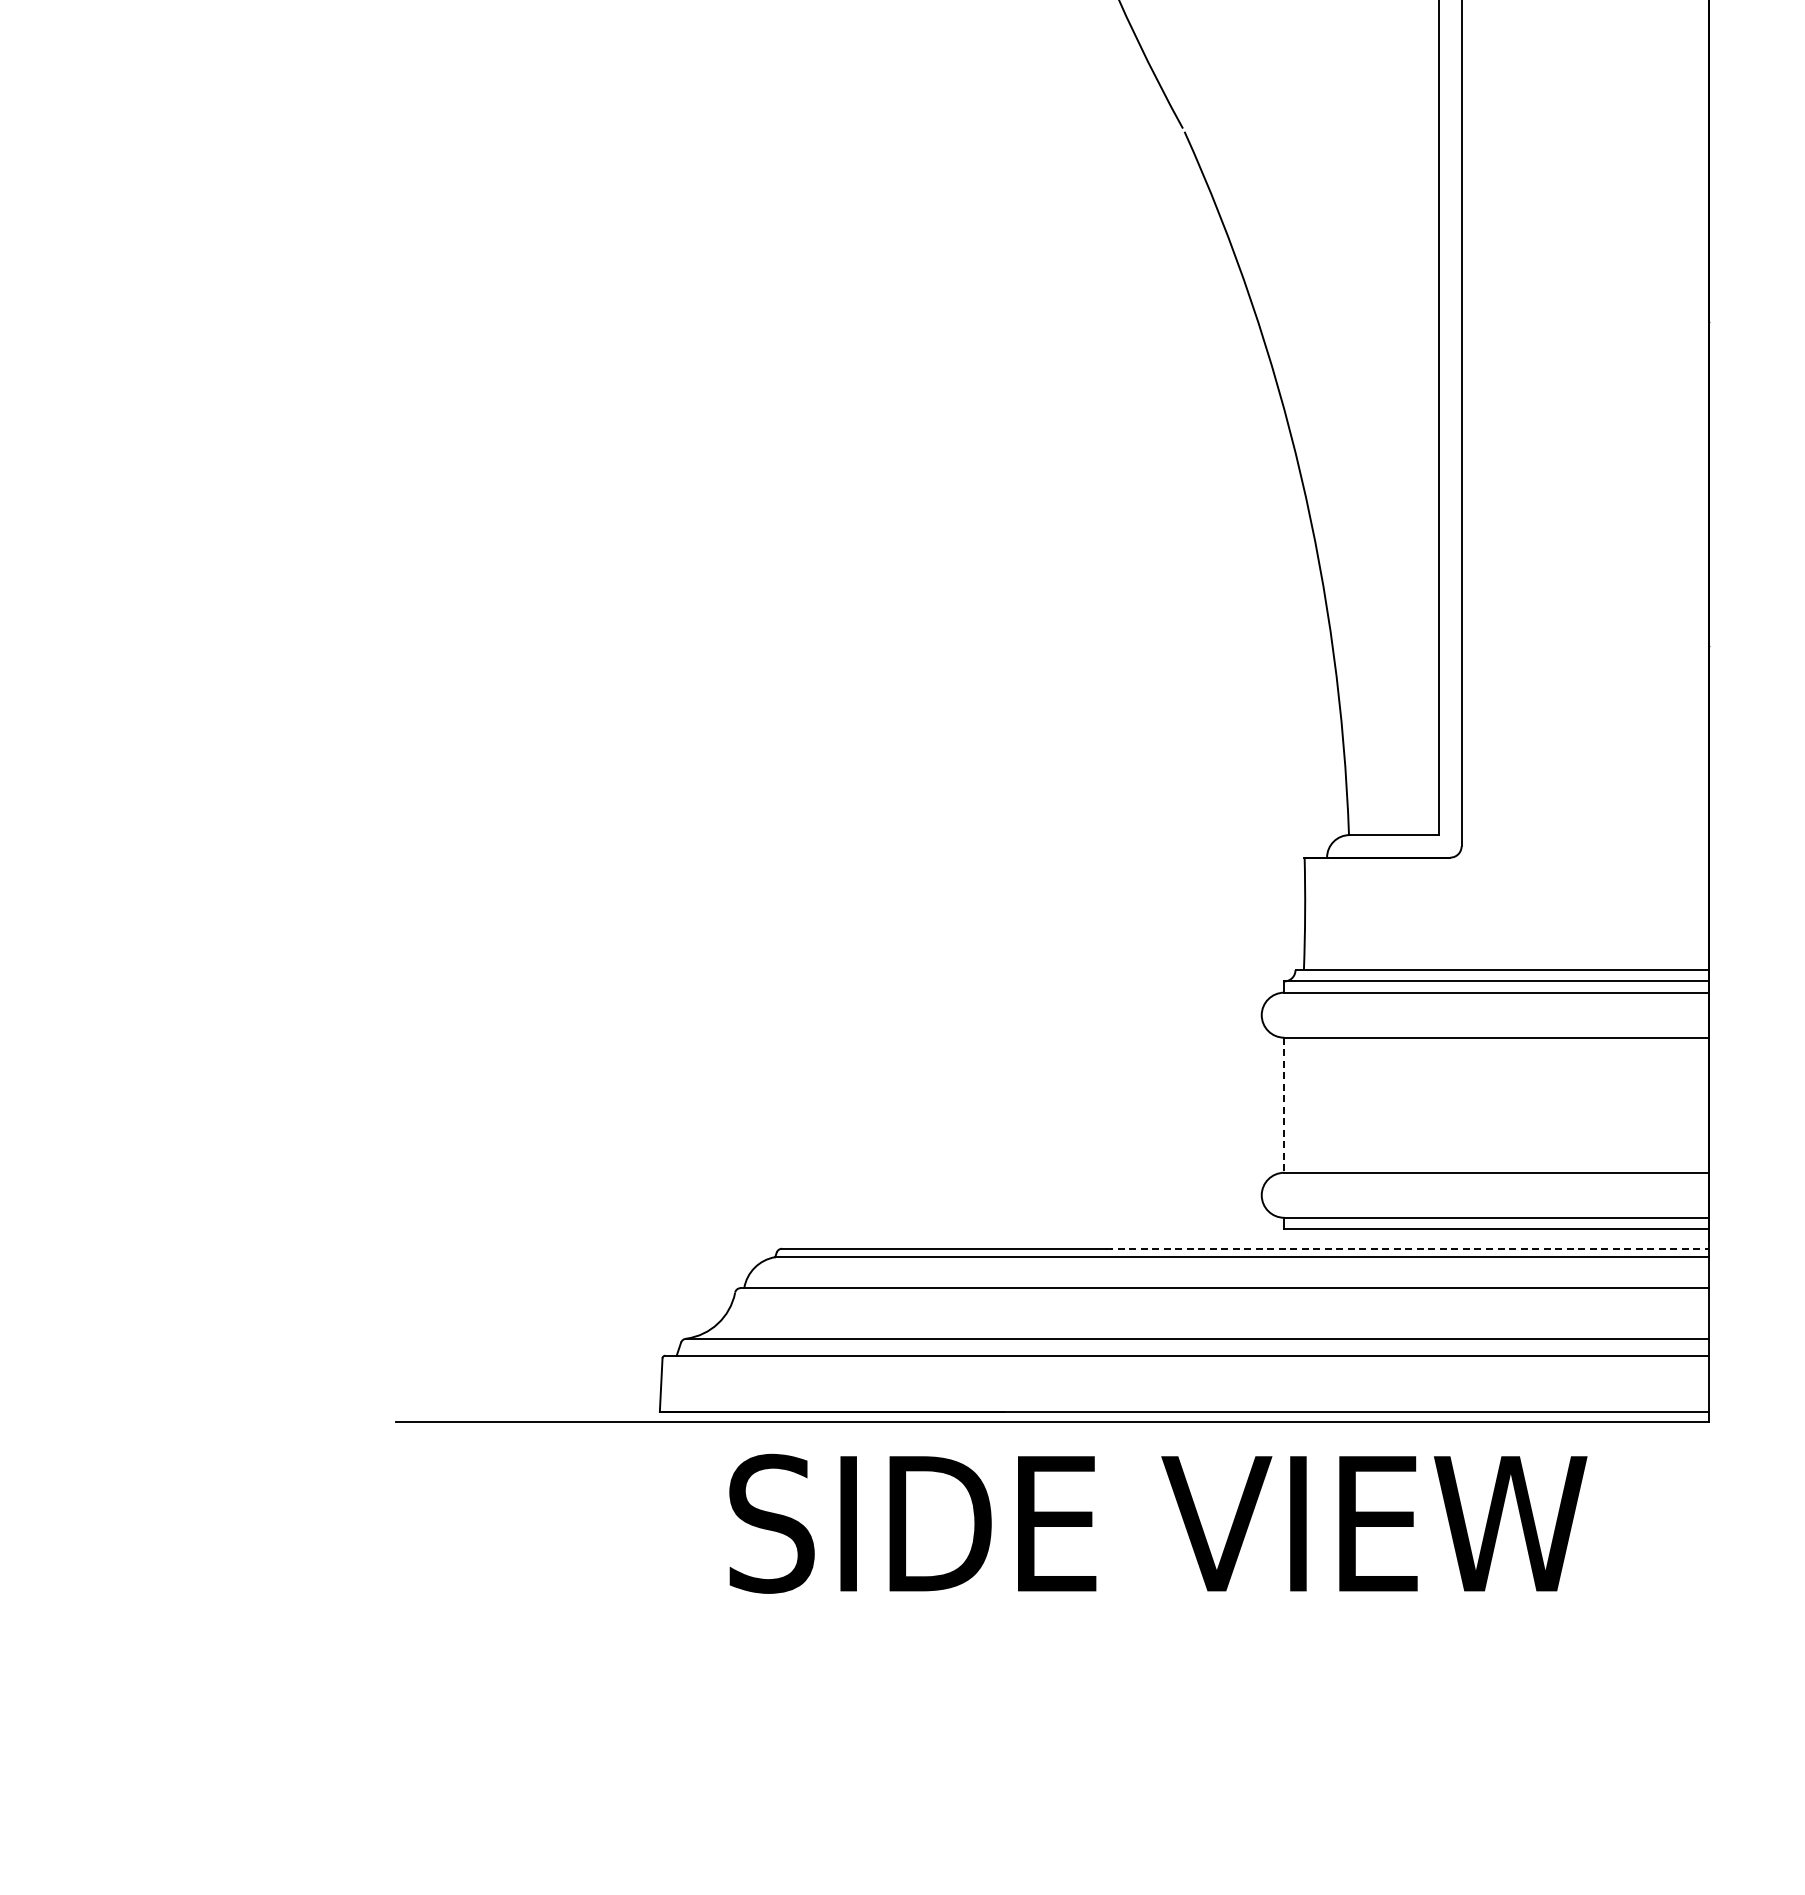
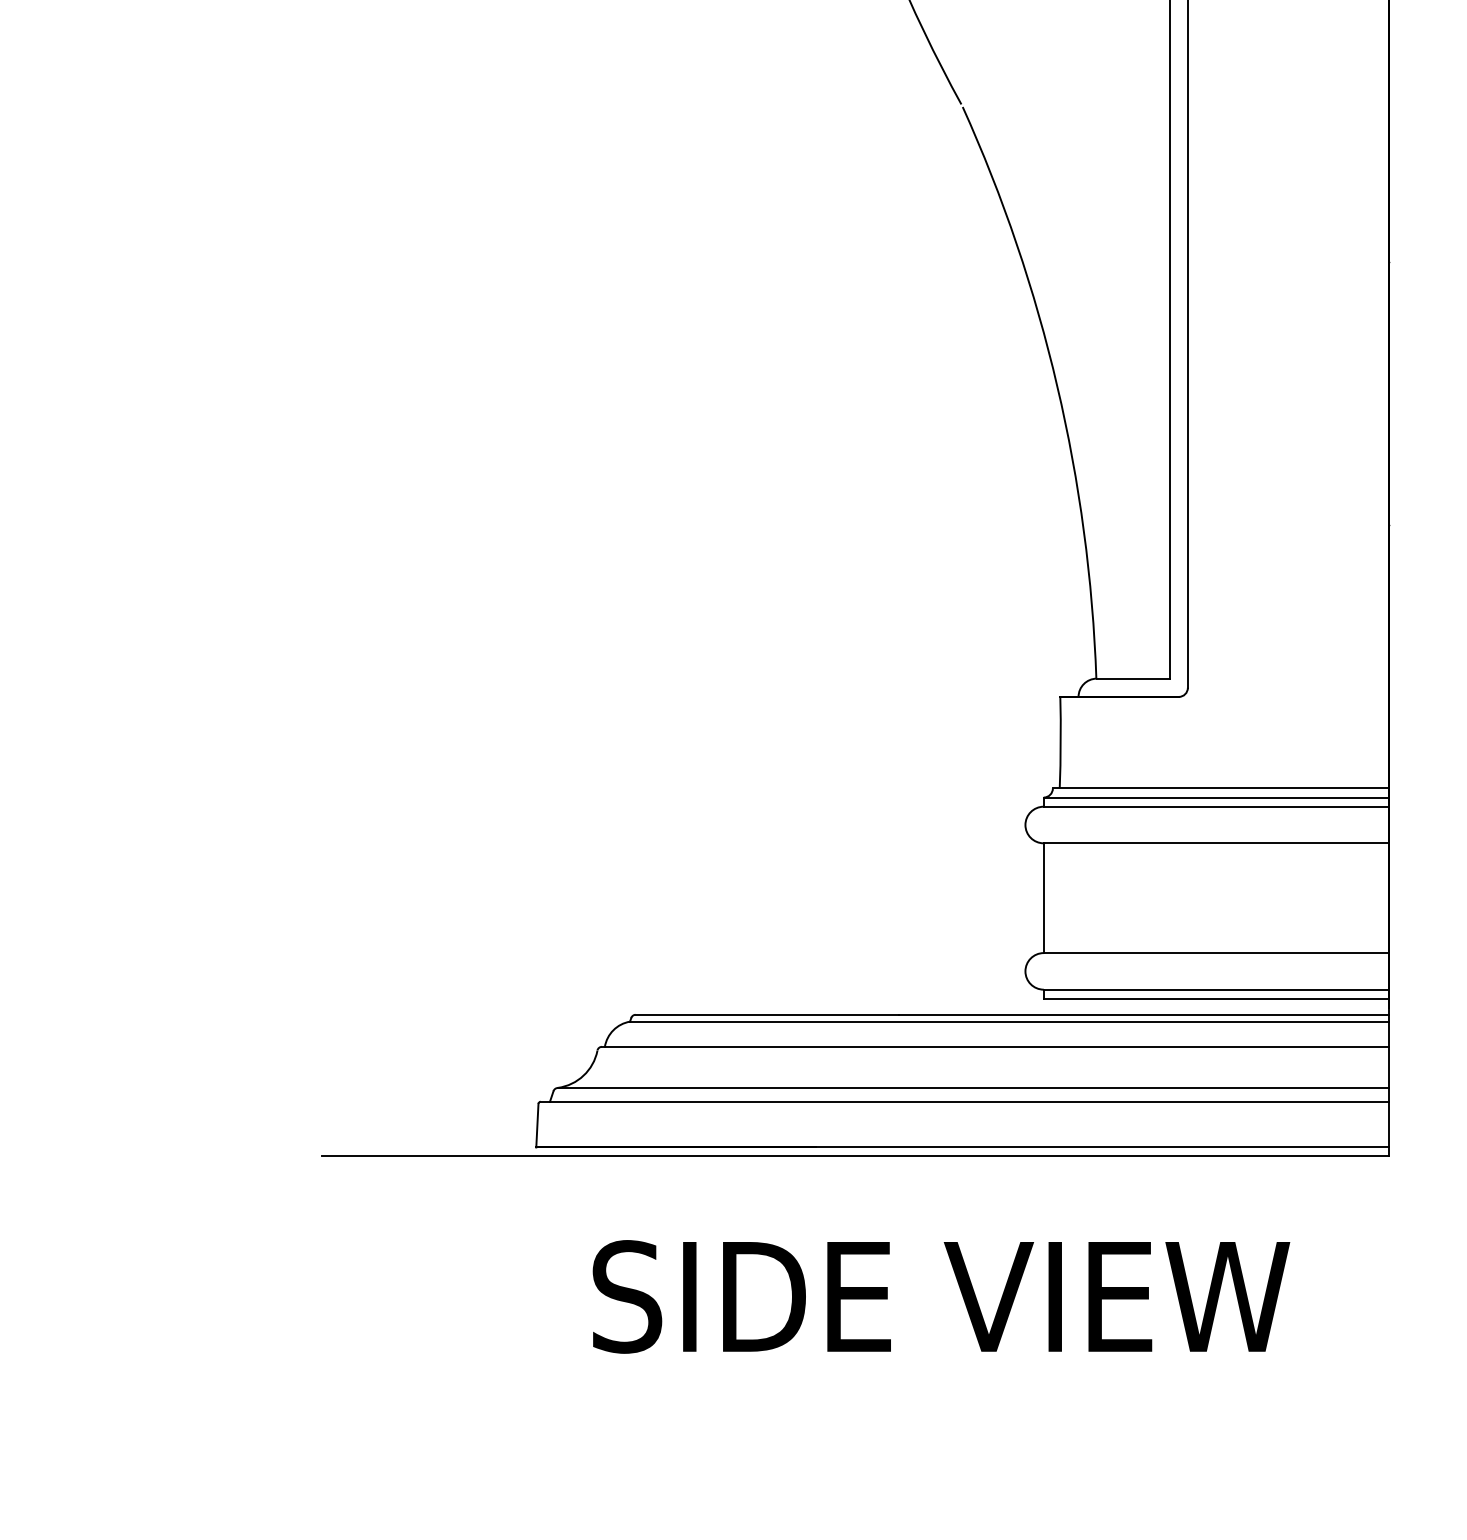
line: (1284, 1105) -> (1043, 898), dashed -> solid
line: (1408, 1248) -> (1144, 1014), dashed -> solid
text: (1158, 1523) -> (941, 1296), moved

